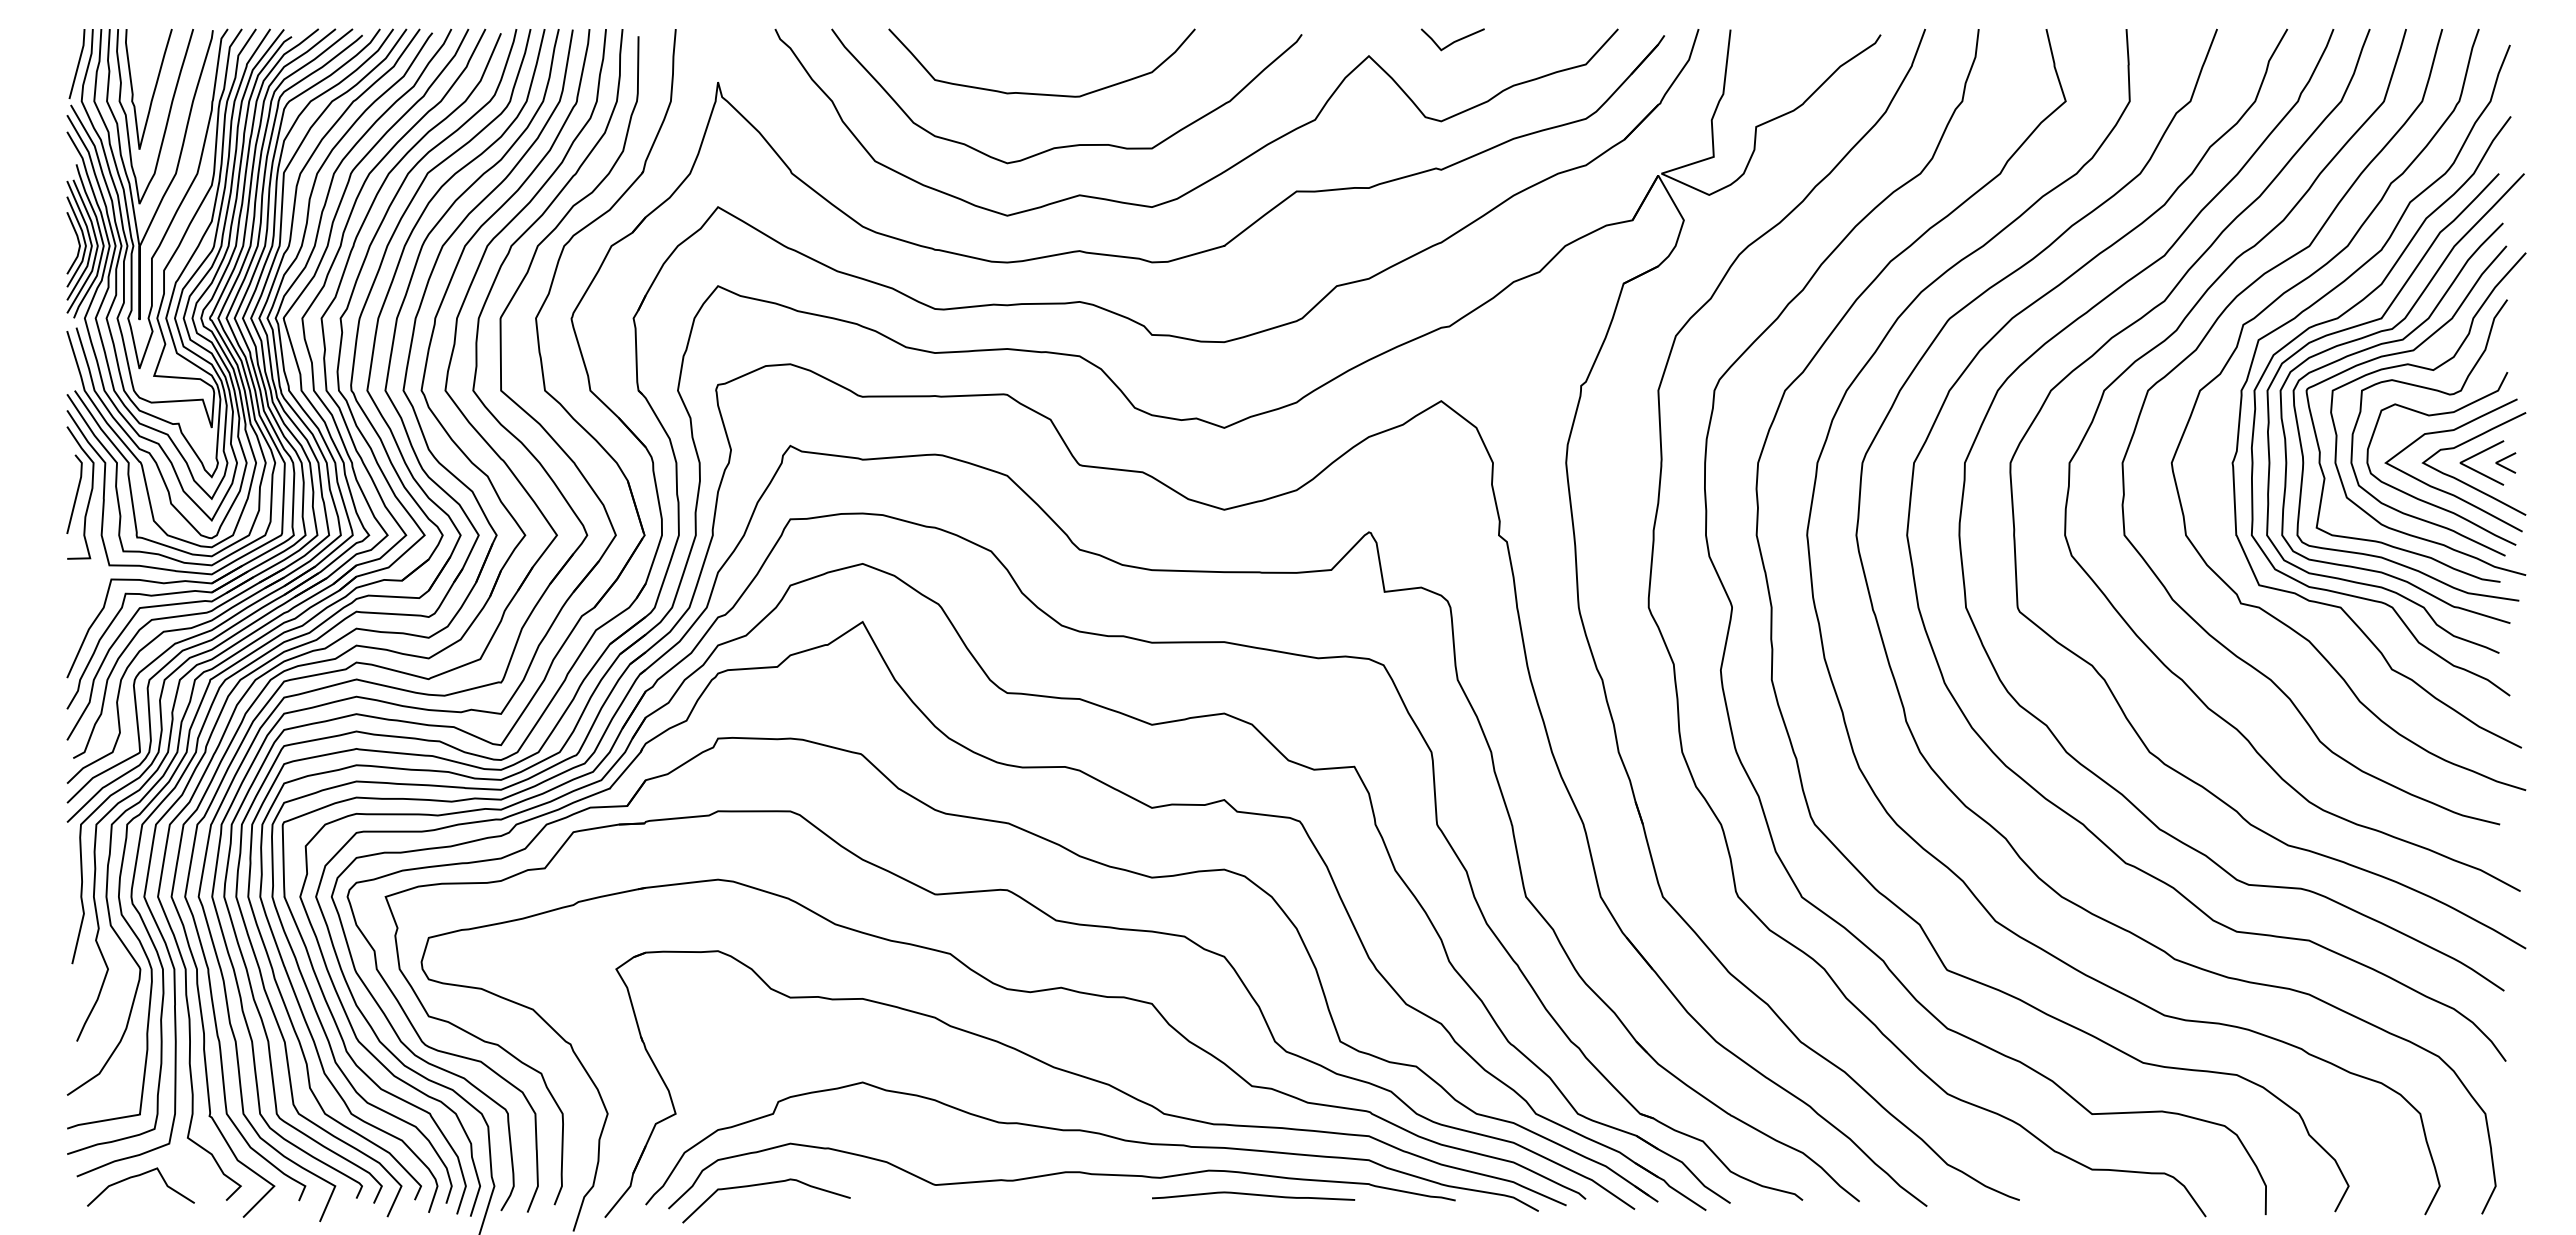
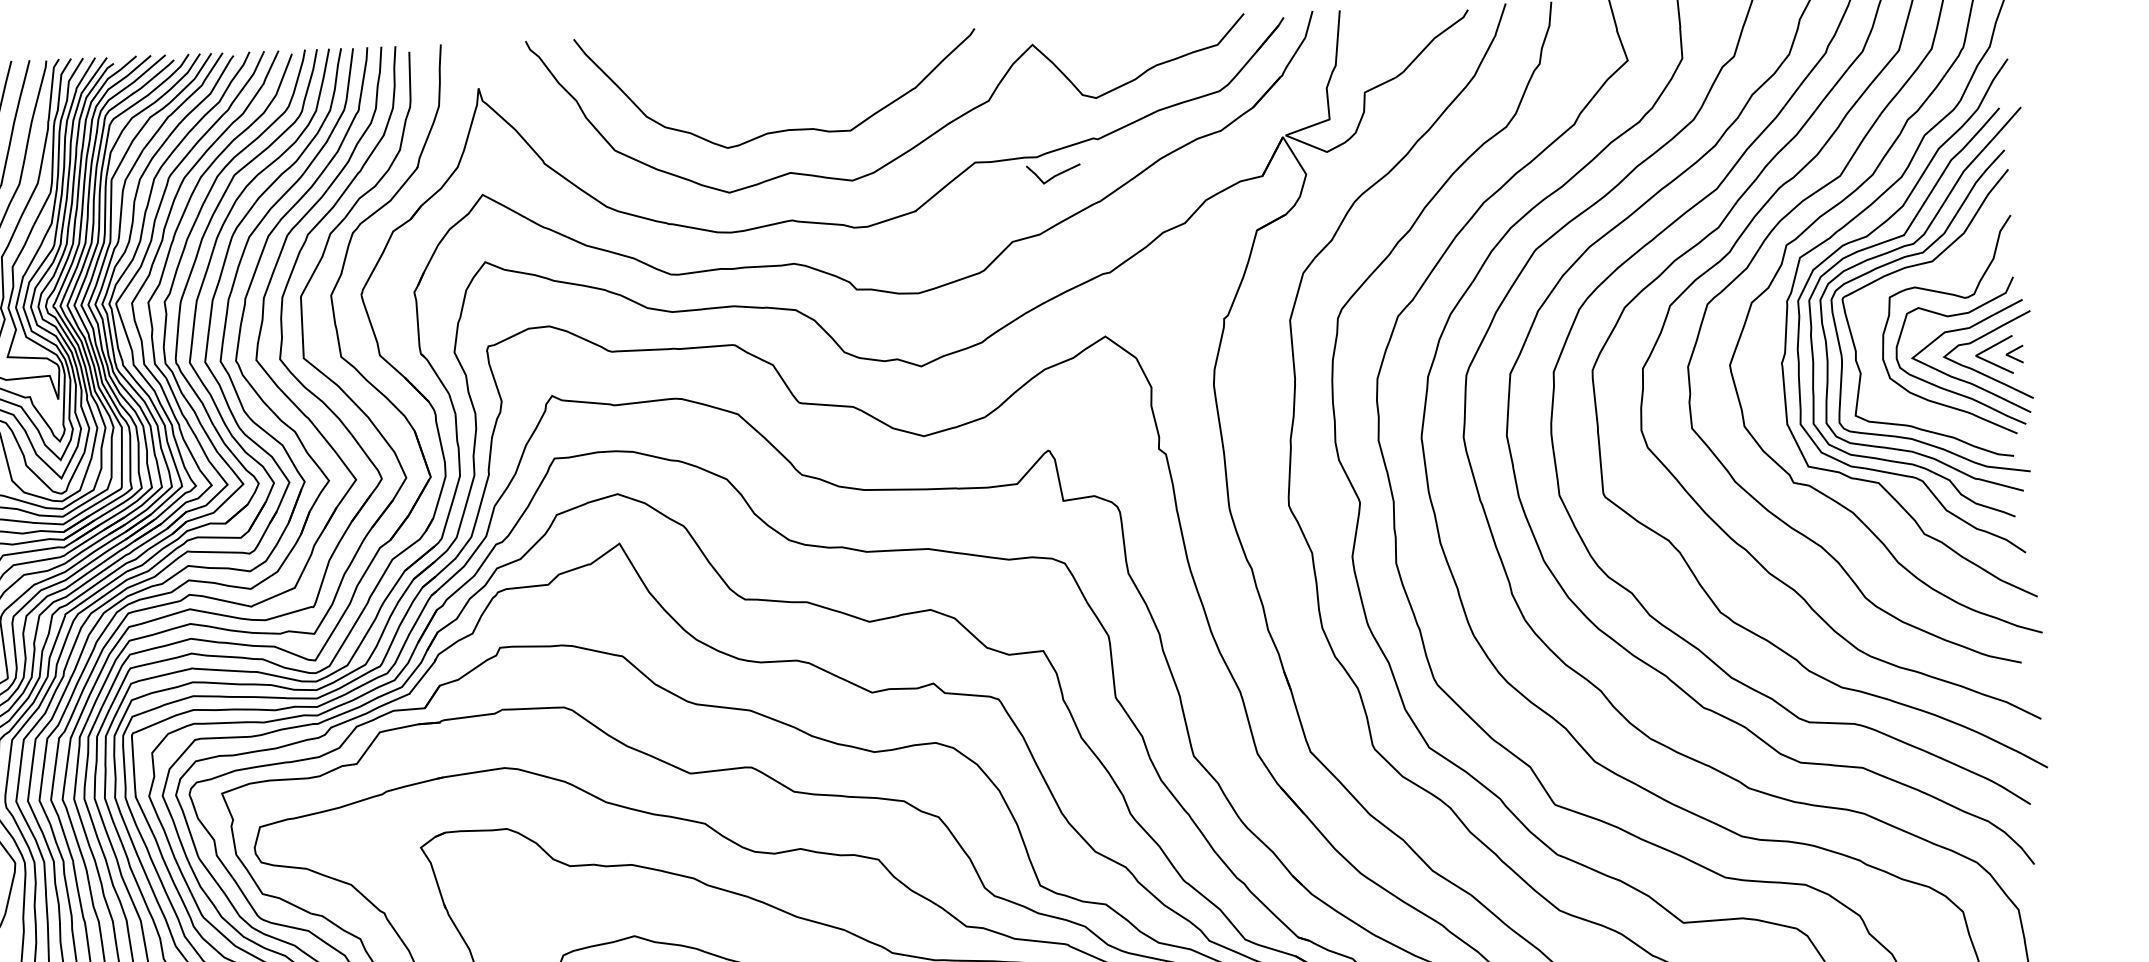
line: (1453, 41) -> (1054, 175), moved
curve: (1041, 93) -> (754, 87), removed
curve: (2429, 370) -> (1946, 278), removed

